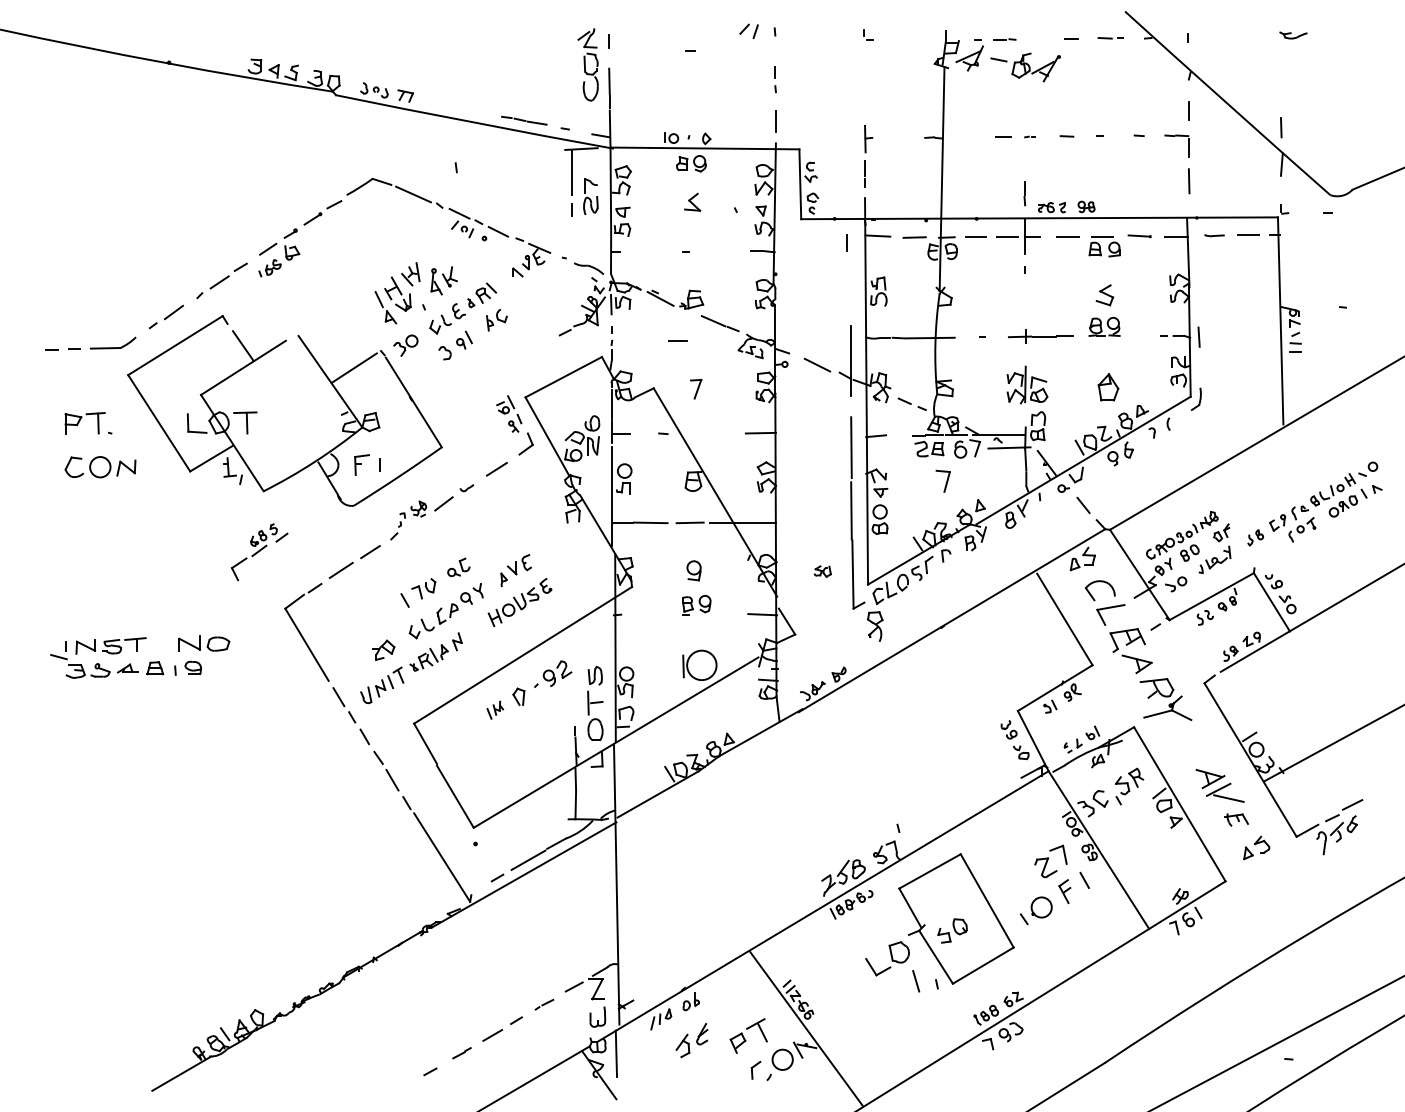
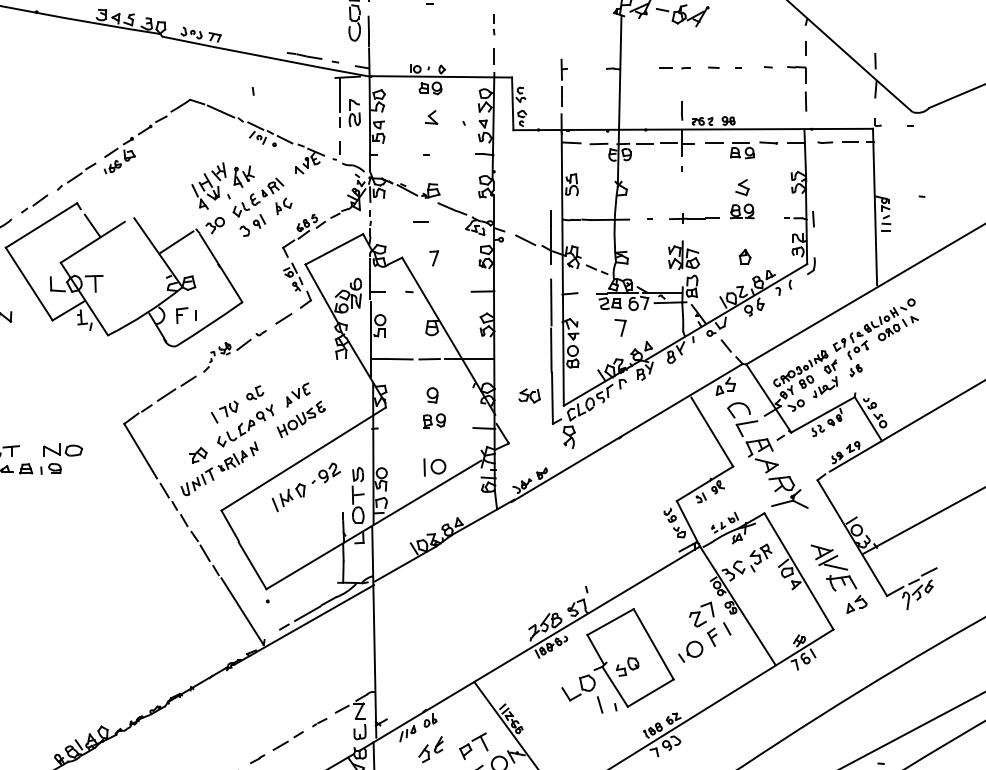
line: (846, 242) -> (340, 147), moved
part: (1108, 387) -> (745, 257), size x0.71
part: (1325, 501) -> (875, 328), moved
part: (259, 552) -> (303, 236), moved
part: (822, 571) -> (529, 395), size x1.67
circle: (701, 665) -> (438, 466), size x0.62
part: (495, 710) -> (282, 500), size x1.67
part: (1236, 819) -> (841, 582), size x1.67

